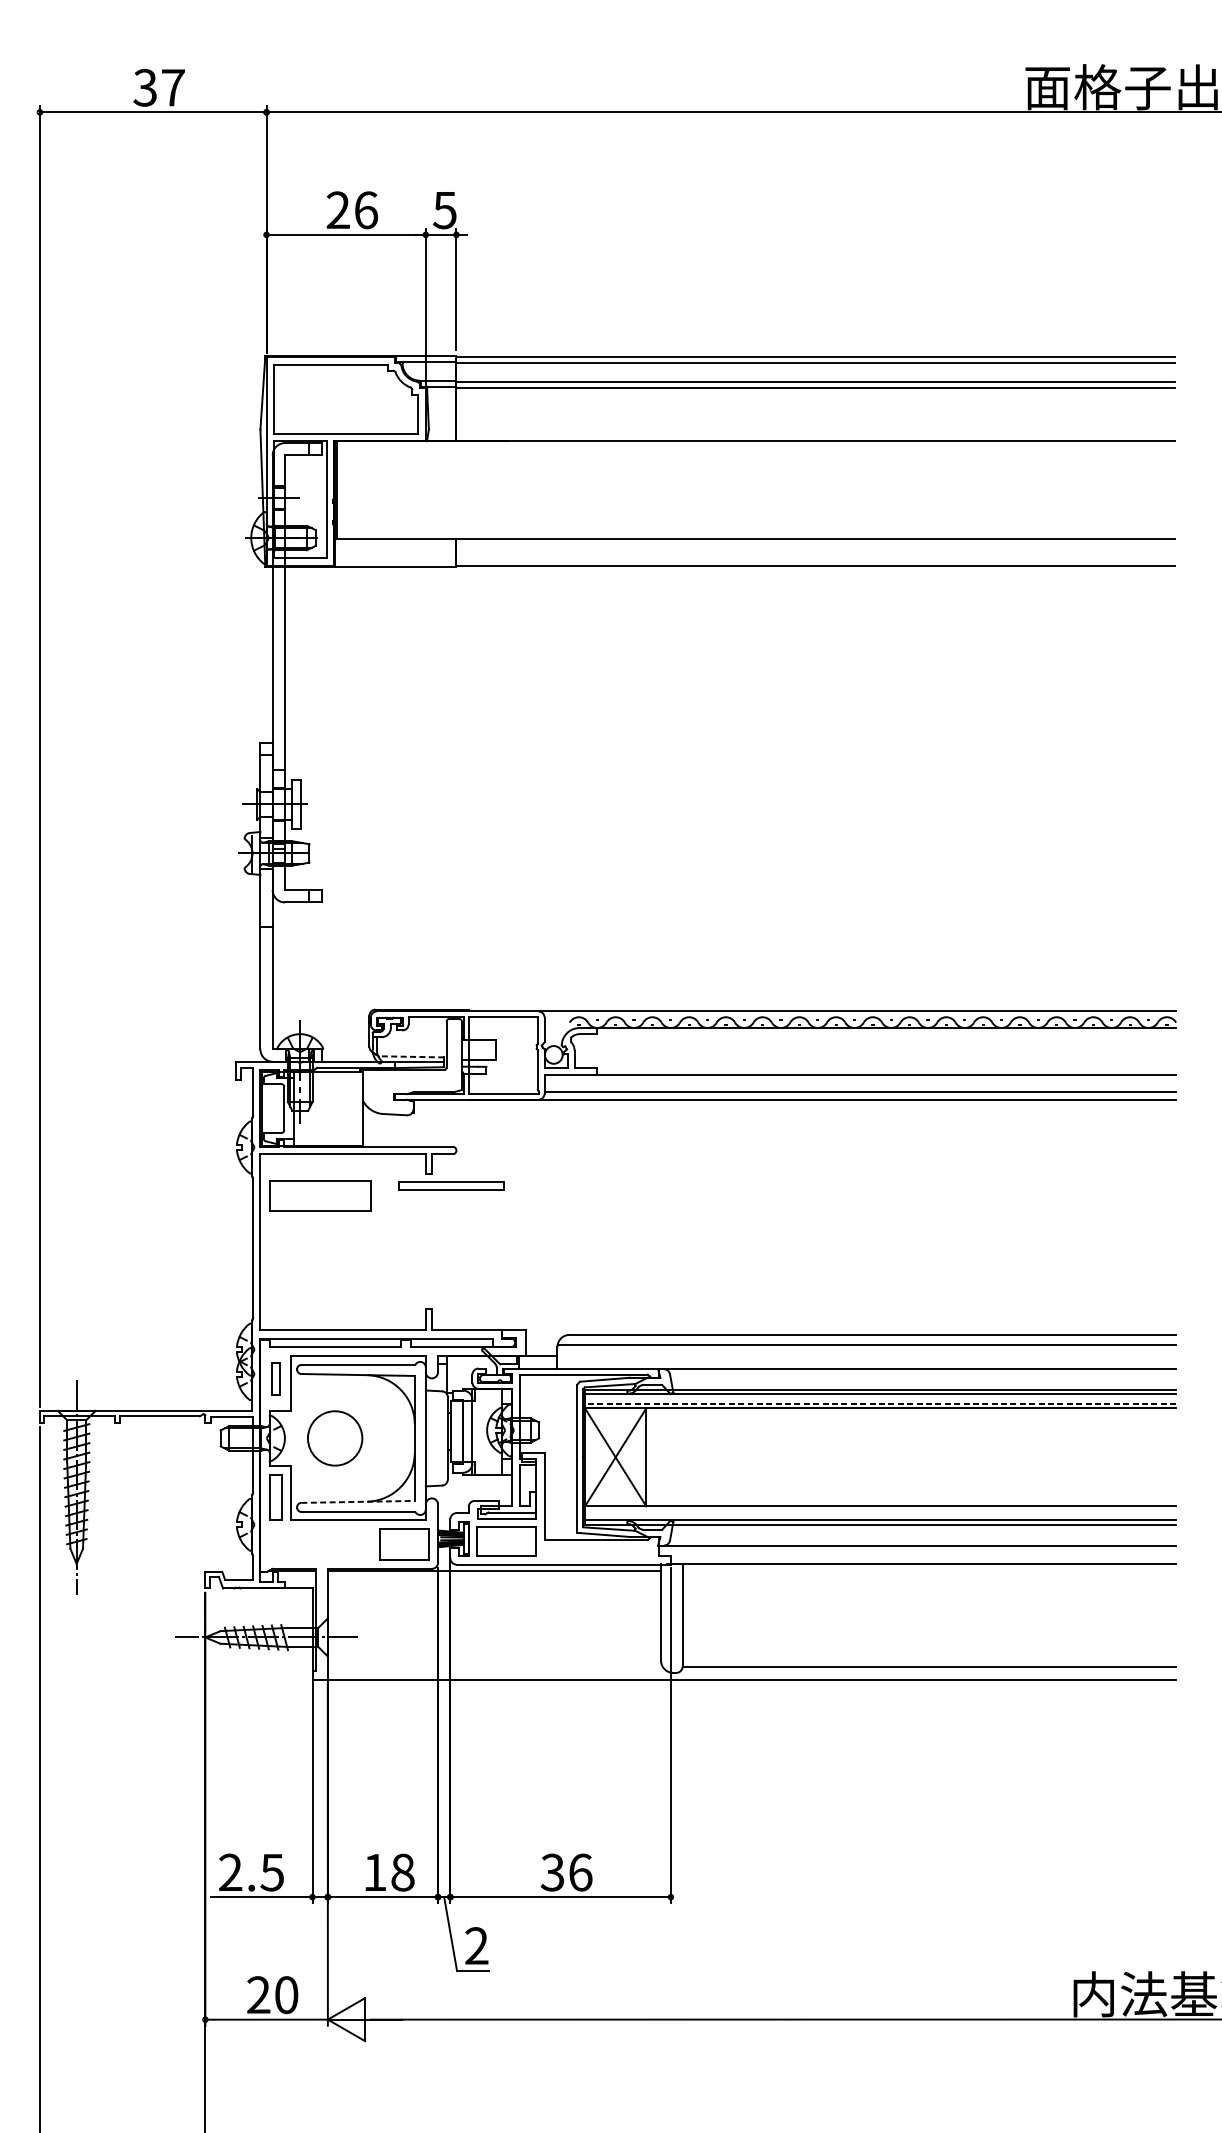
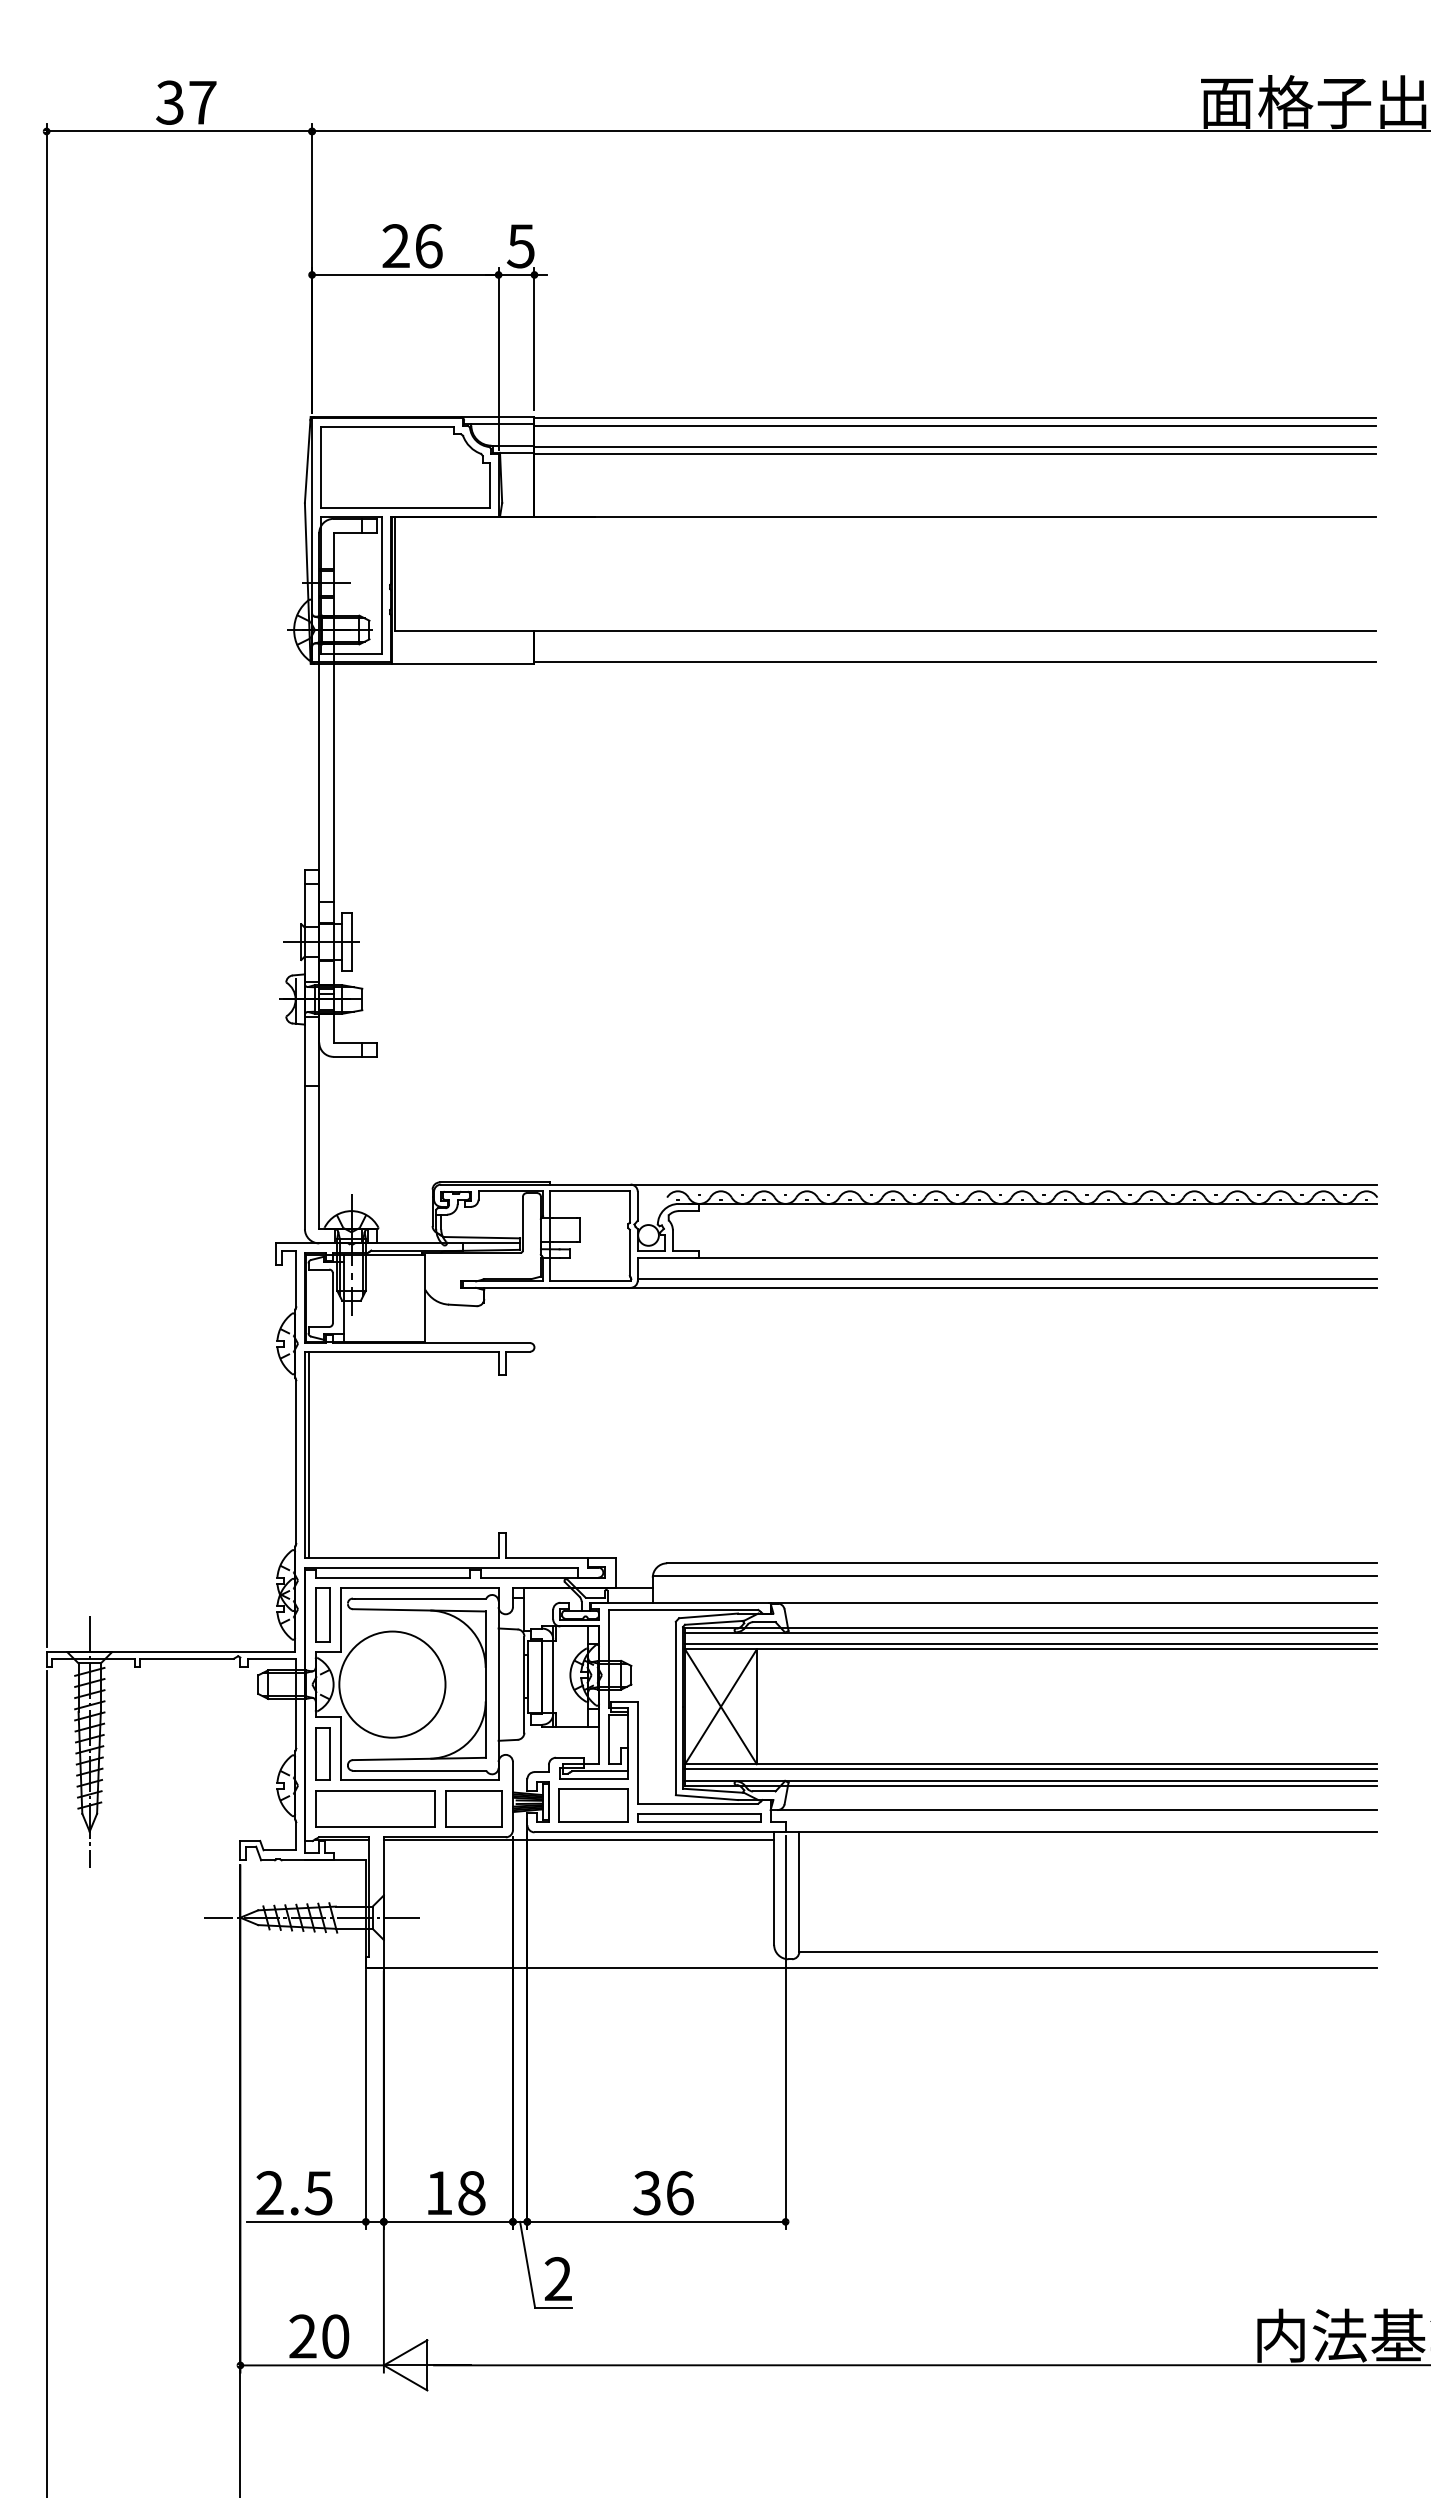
line: (411, 1056) -> (481, 1237), dashed -> solid
part: (451, 1185) -> (699, 1817), moved
part: (320, 1195) -> (375, 1808), moved
line: (263, 1241) -> (308, 1454), added
part: (275, 1378) -> (322, 1614), size x1.43
line: (879, 1404) -> (1030, 1644), dashed -> solid
circle: (335, 1438) -> (392, 1684), size x1.67
line: (358, 1501) -> (419, 1758), dashed -> solid
line: (880, 1510) -> (1031, 1769), added

